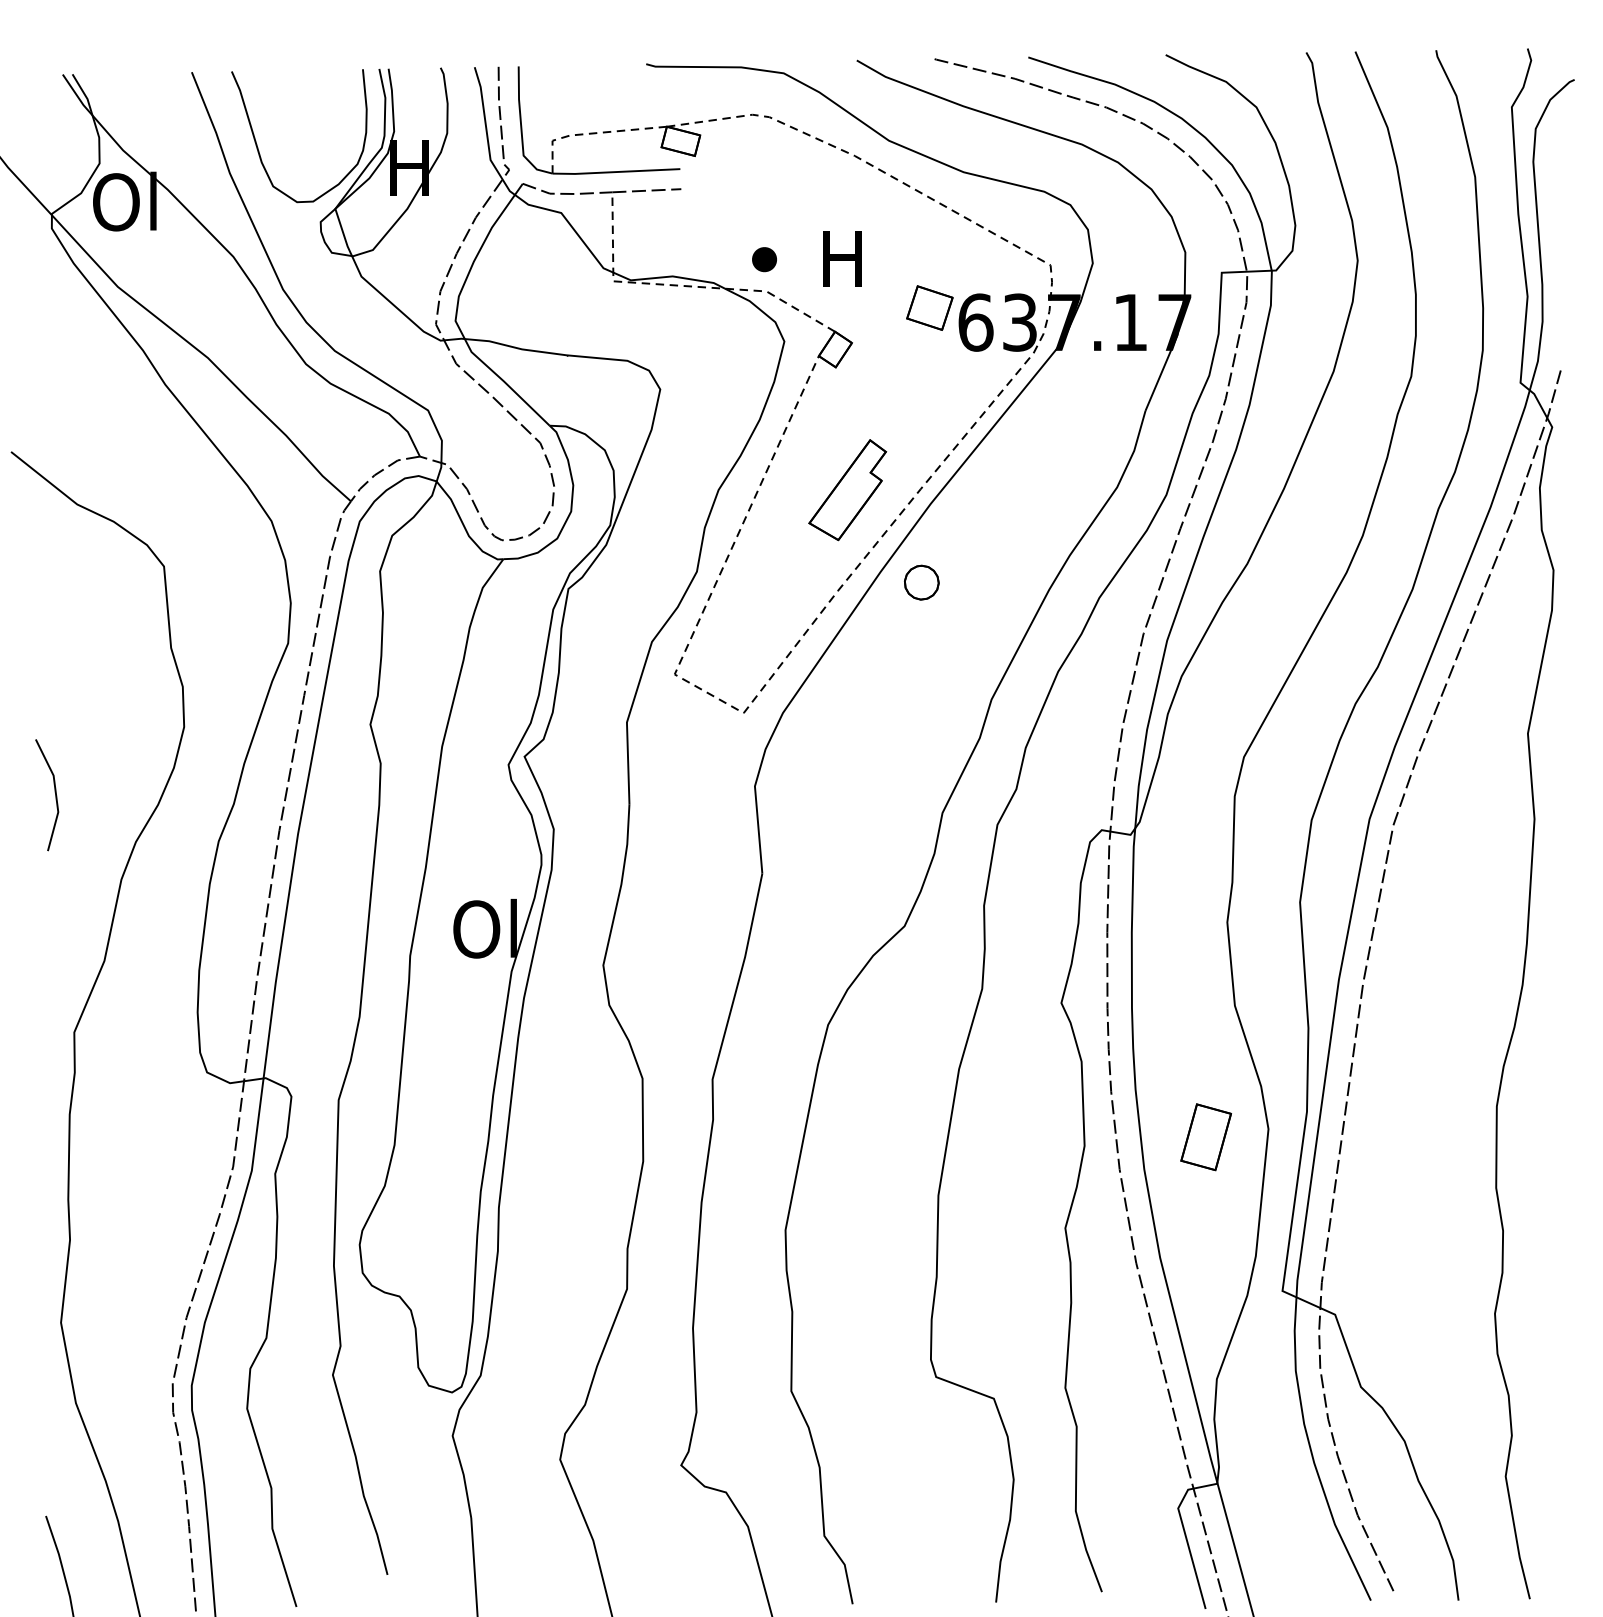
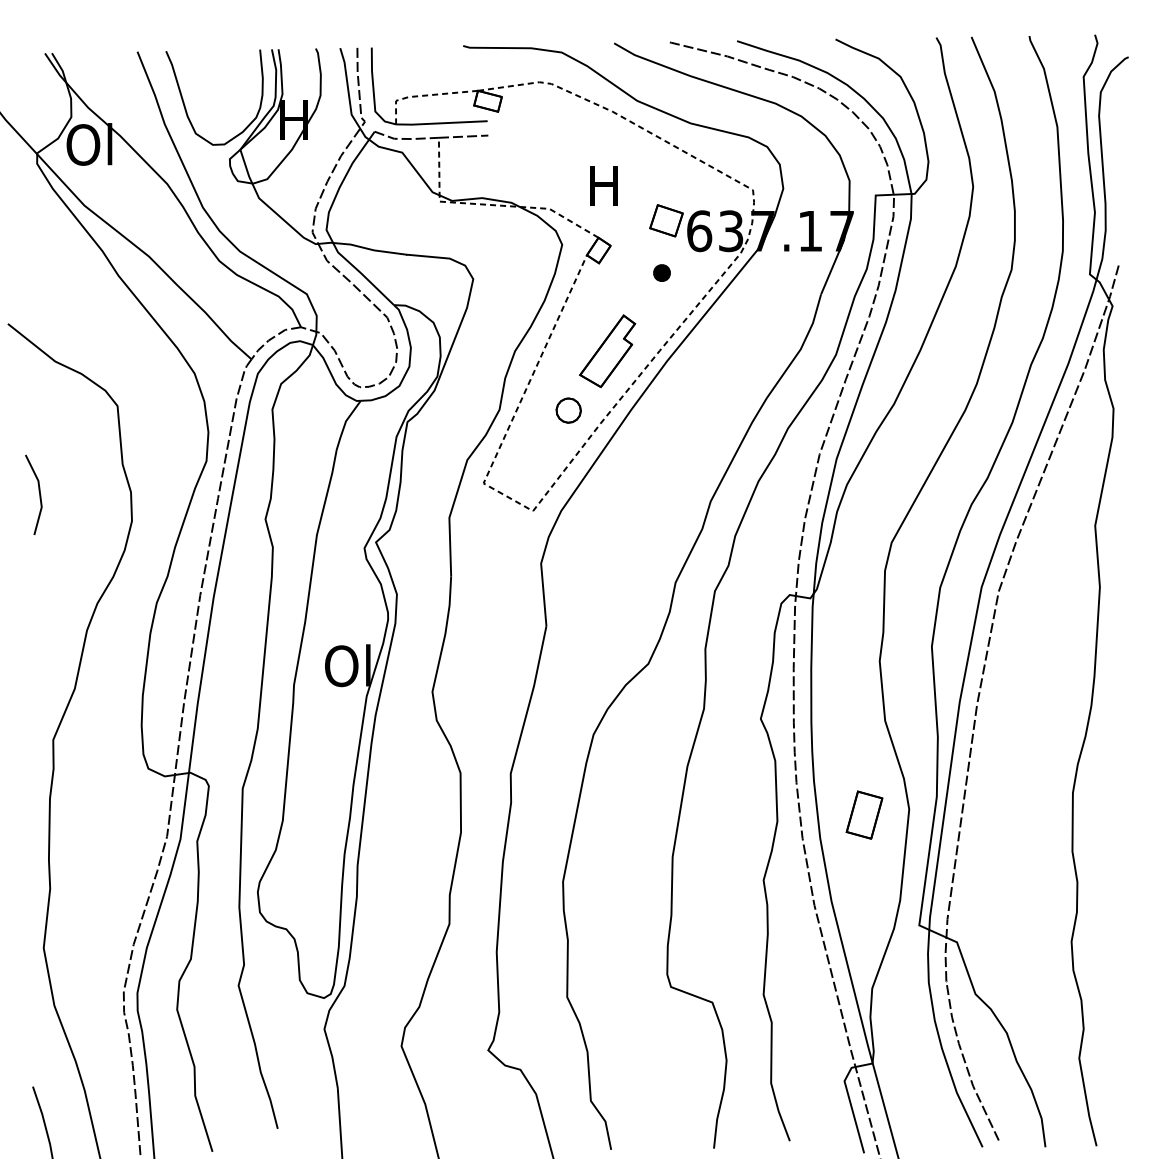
part: (763, 258) -> (661, 272), moved
part: (921, 582) -> (568, 410), moved
line: (53, 790) -> (38, 491), moved

